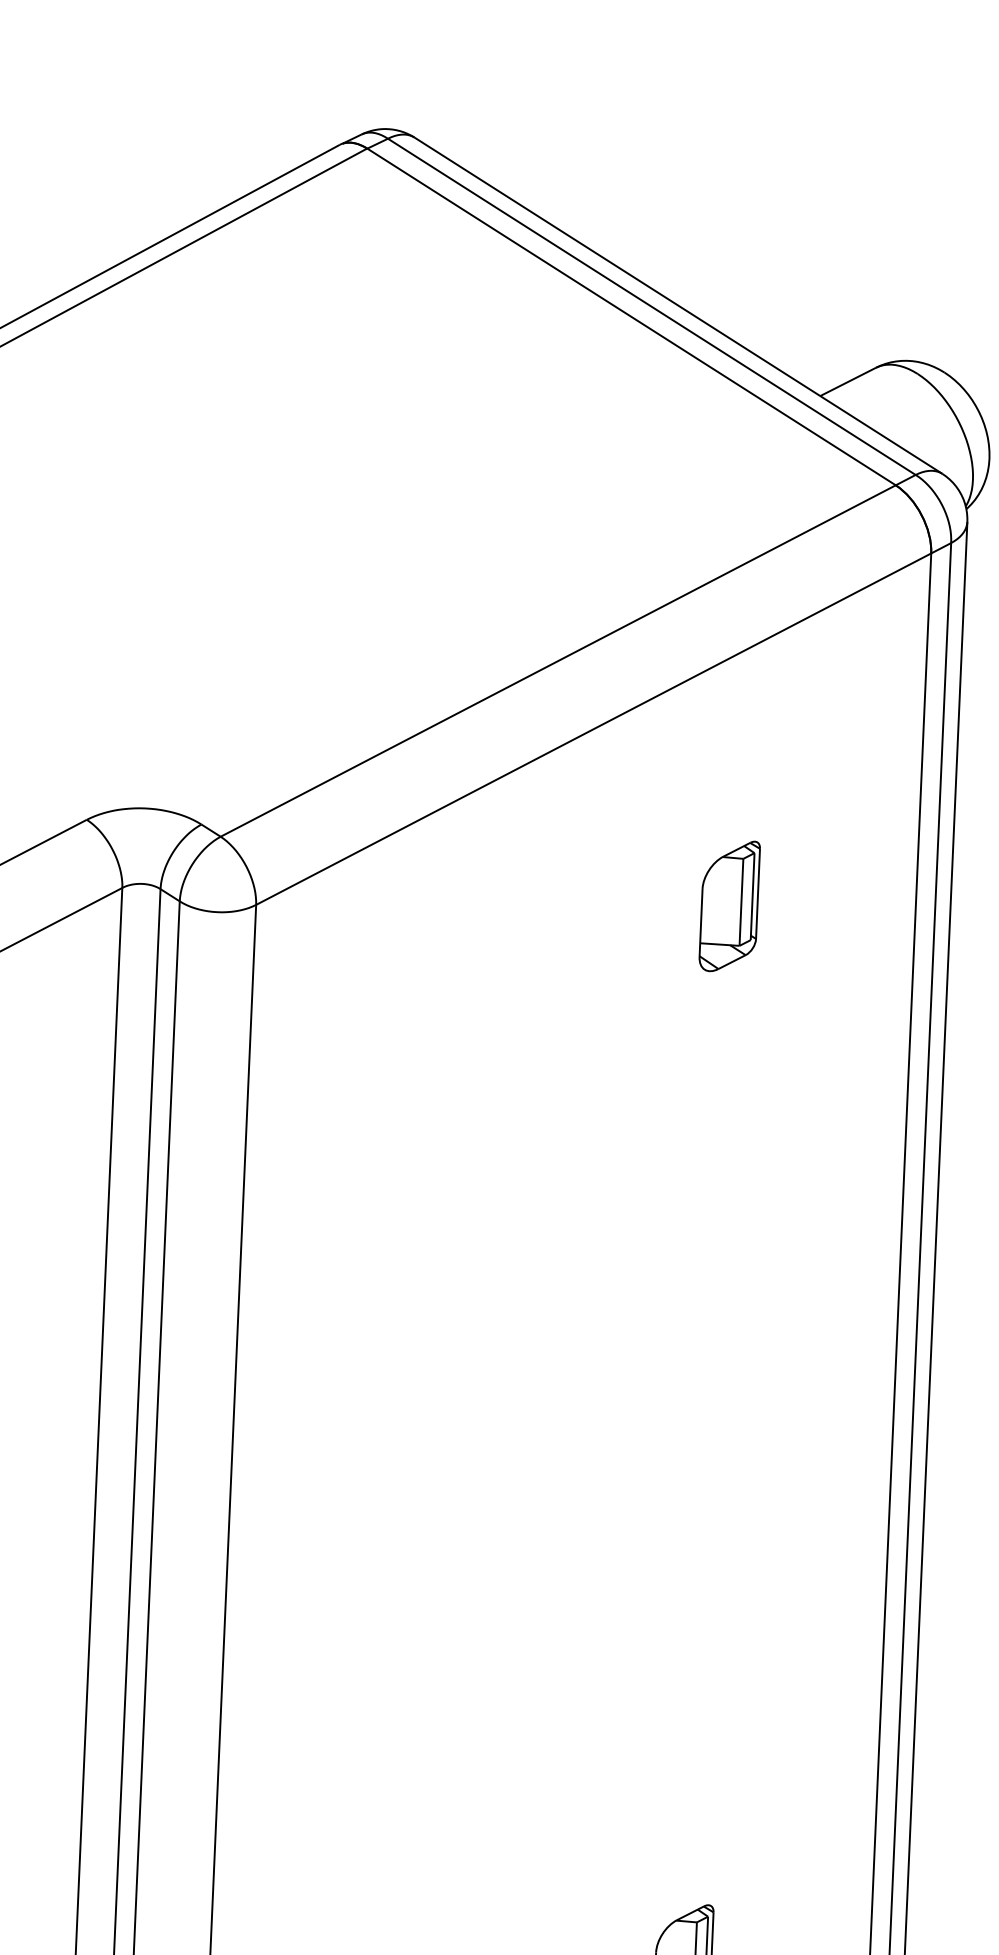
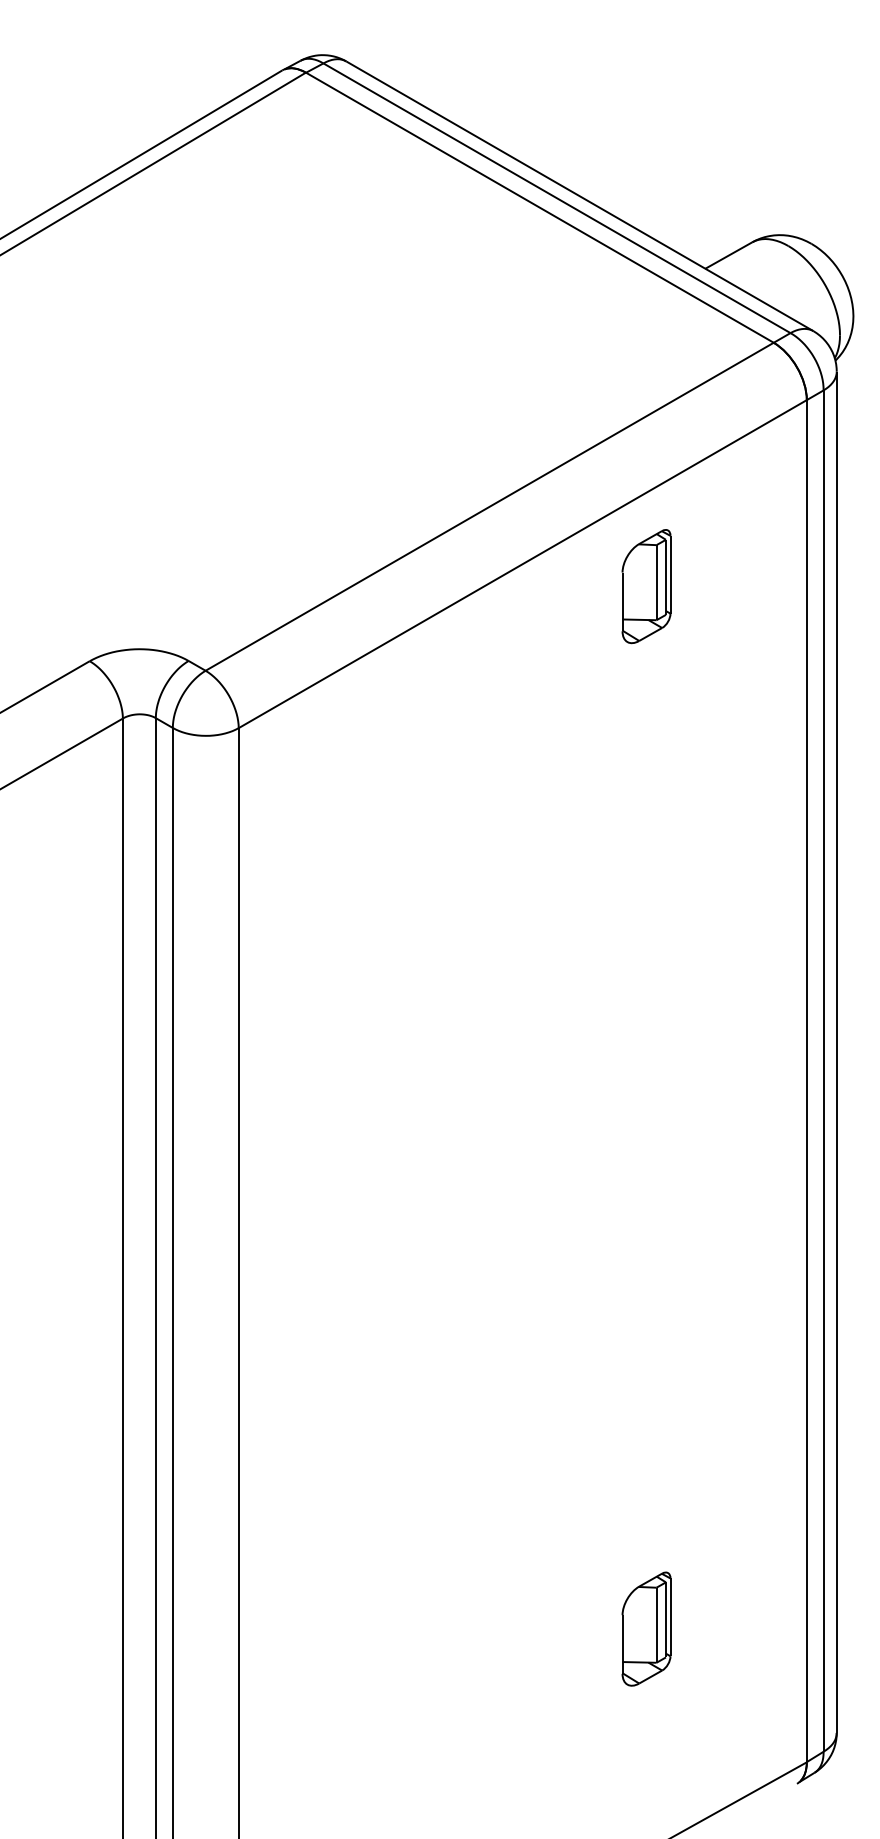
part: (729, 906) -> (646, 586), moved

